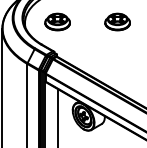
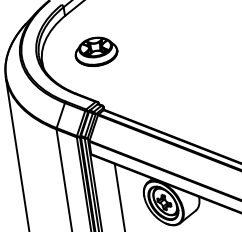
part: (117, 21) -> (195, 35), removed

